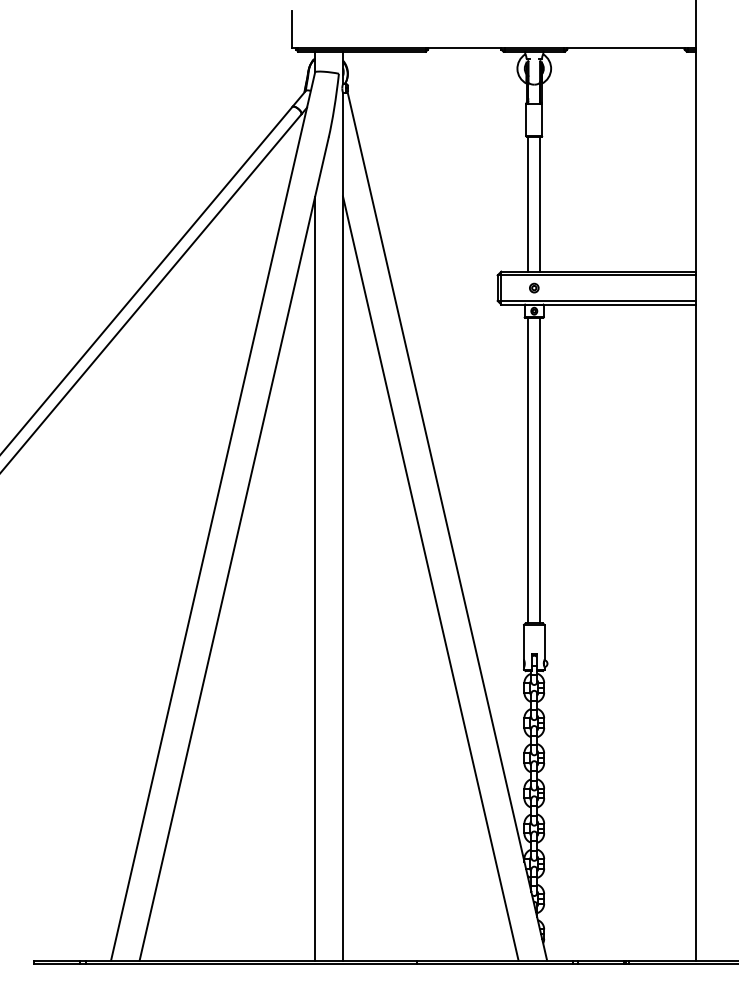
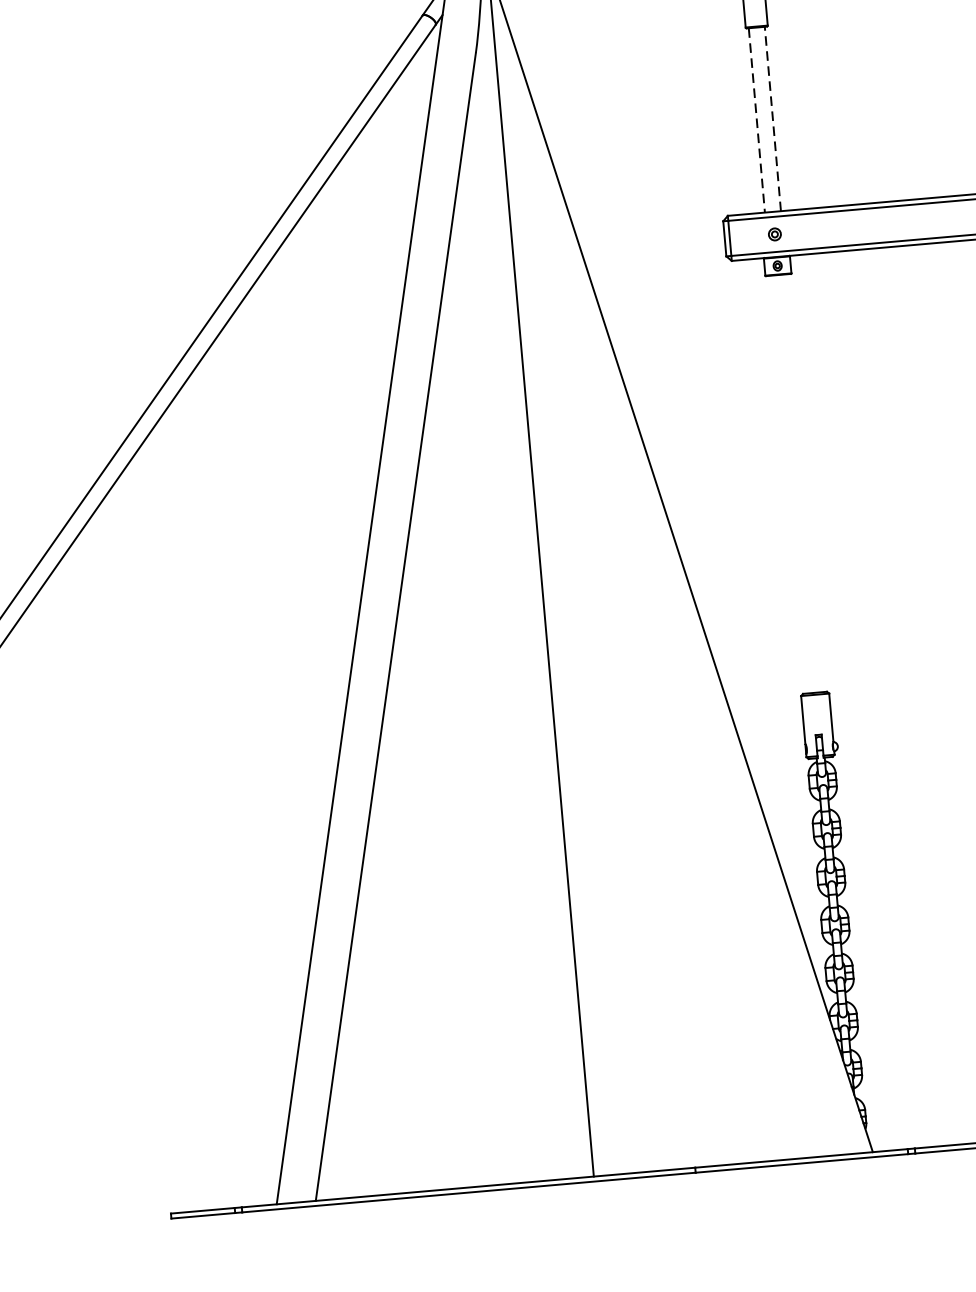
line: (540, 203) -> (773, 117), solid -> dashed
line: (528, 204) -> (756, 120), solid -> dashed
line: (528, 470) -> (788, 484), removed
line: (540, 470) -> (805, 483), removed
line: (315, 578) -> (510, 657), removed
line: (430, 578) -> (667, 643), removed

